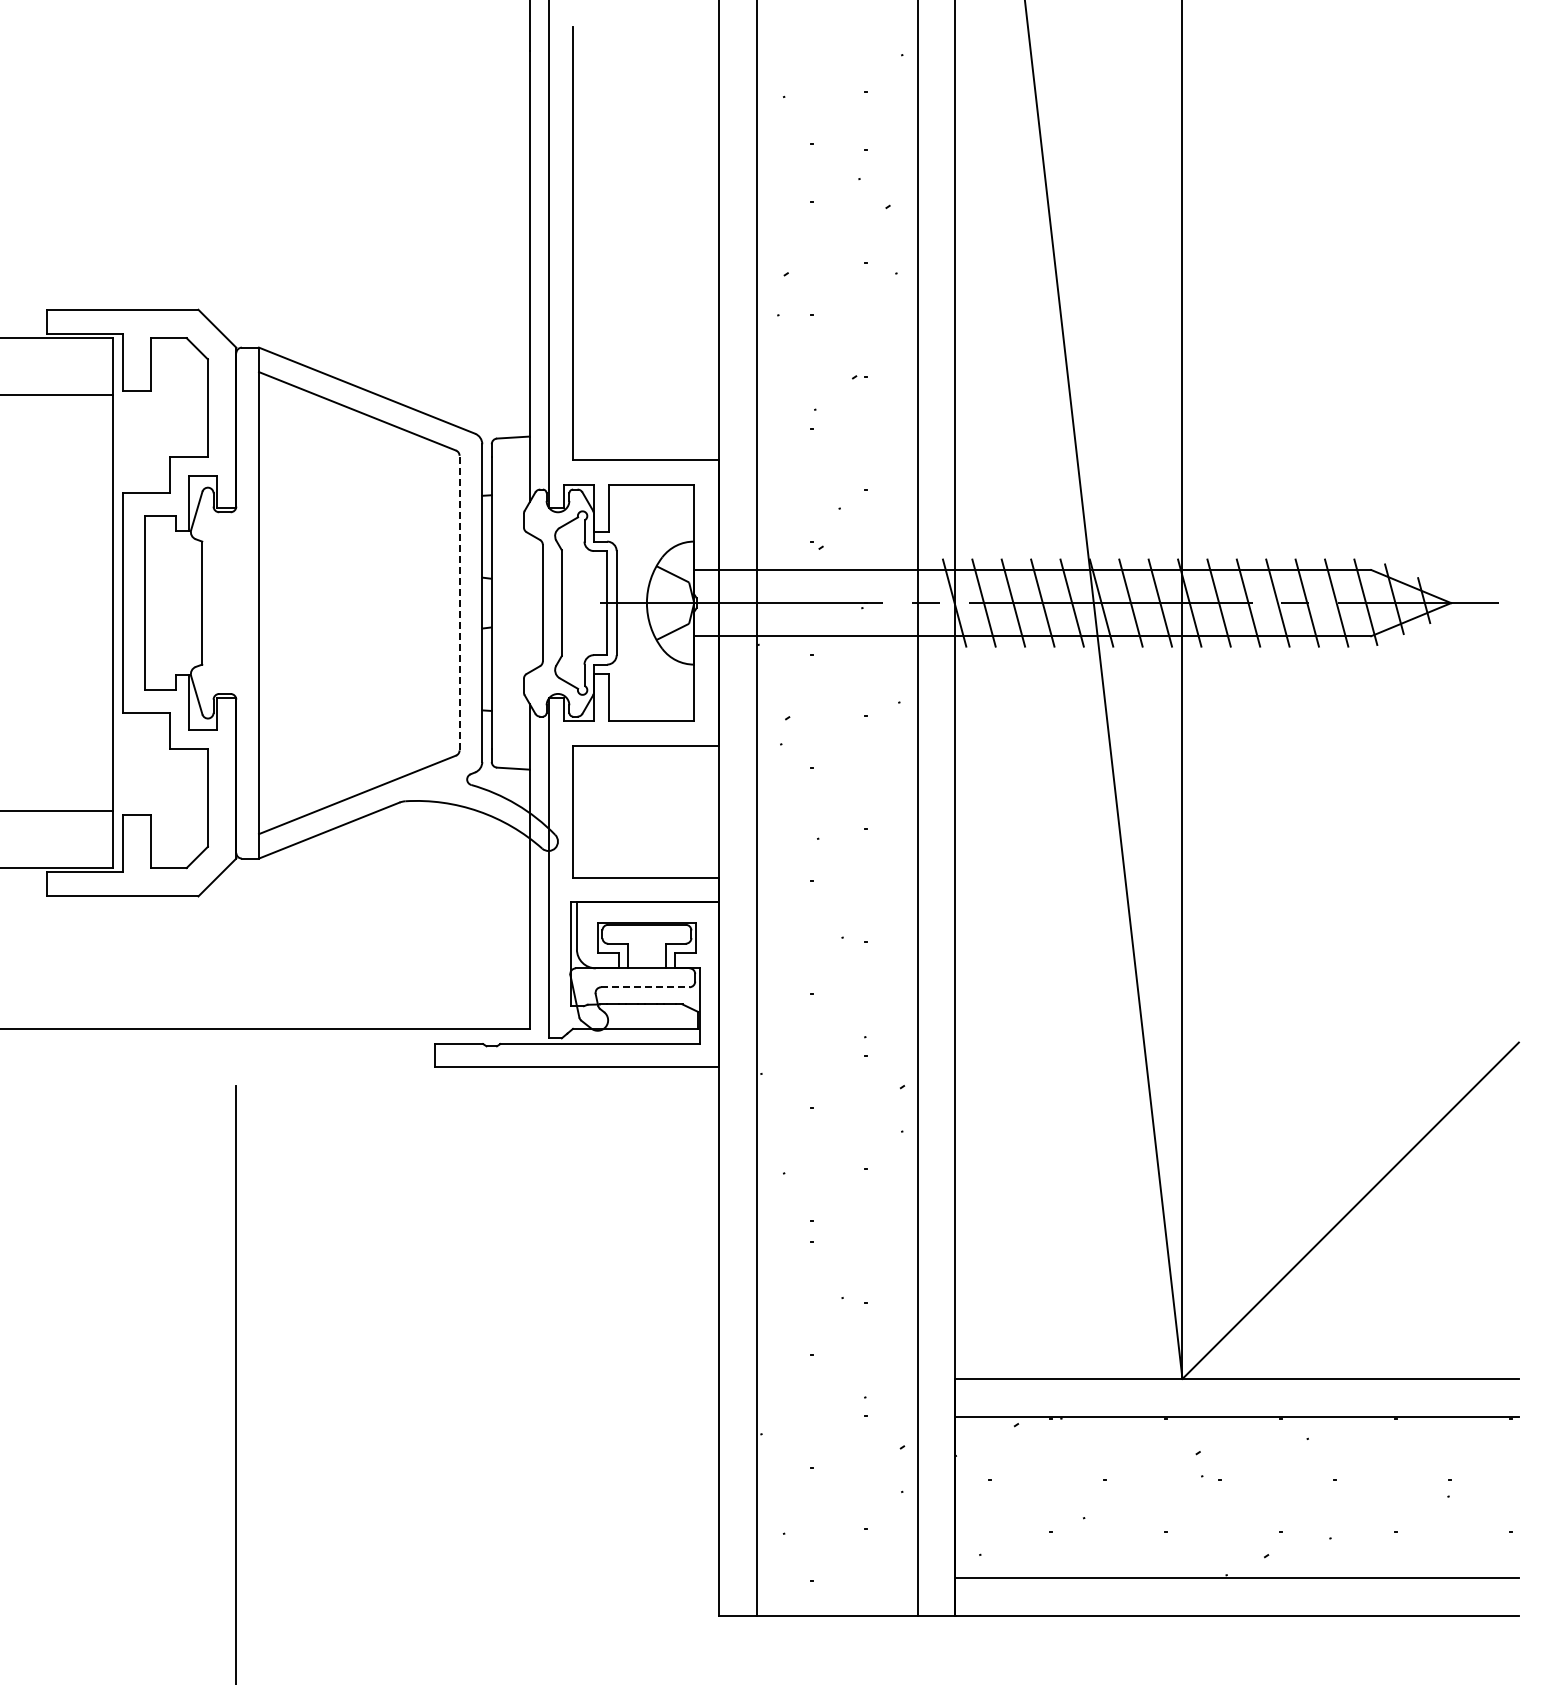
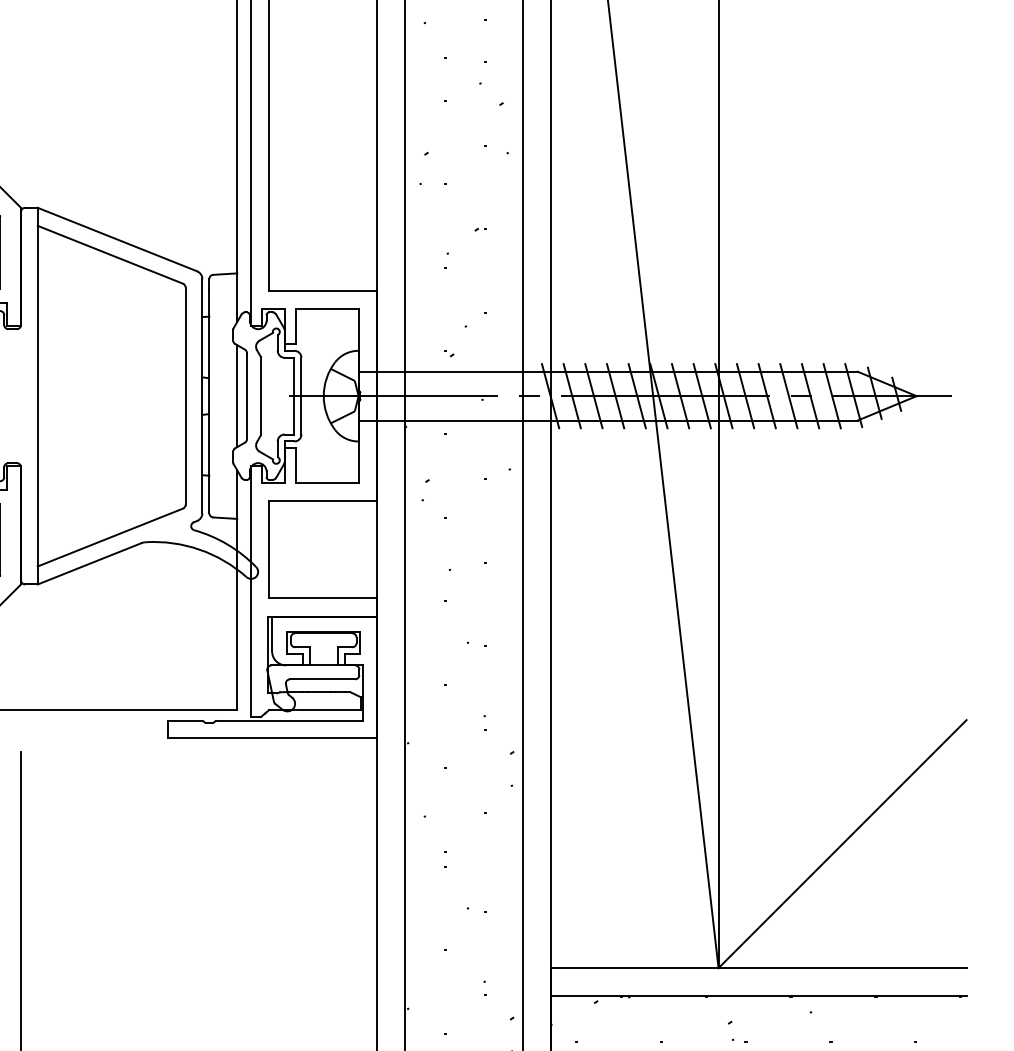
line: (459, 602) -> (185, 395), dashed -> solid
line: (529, 602) -> (237, 395), added
line: (645, 987) -> (322, 679), dashed -> solid

